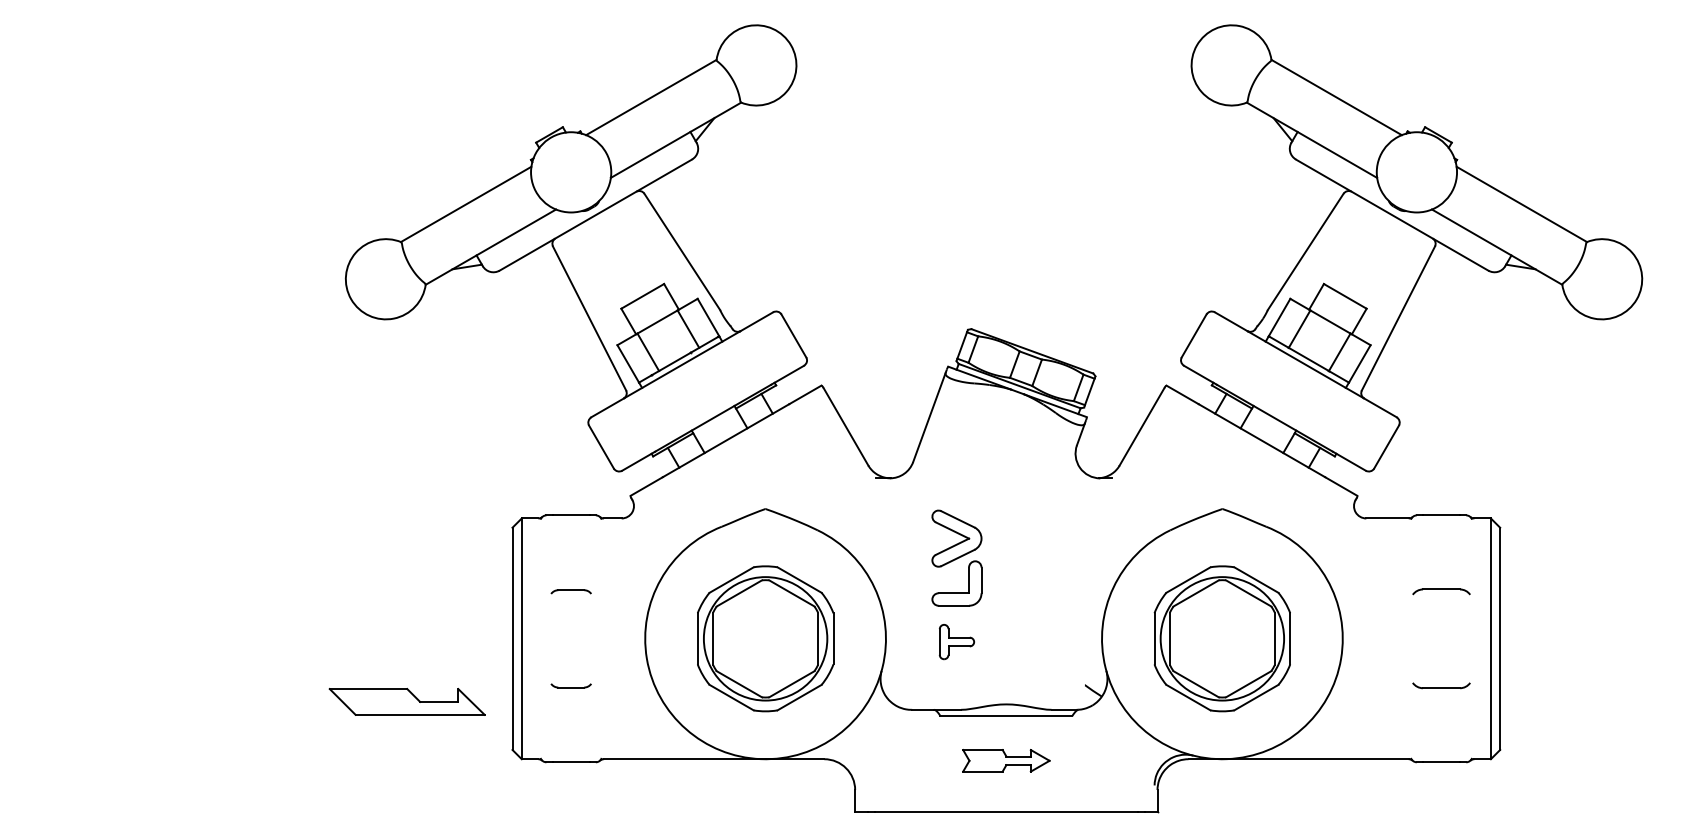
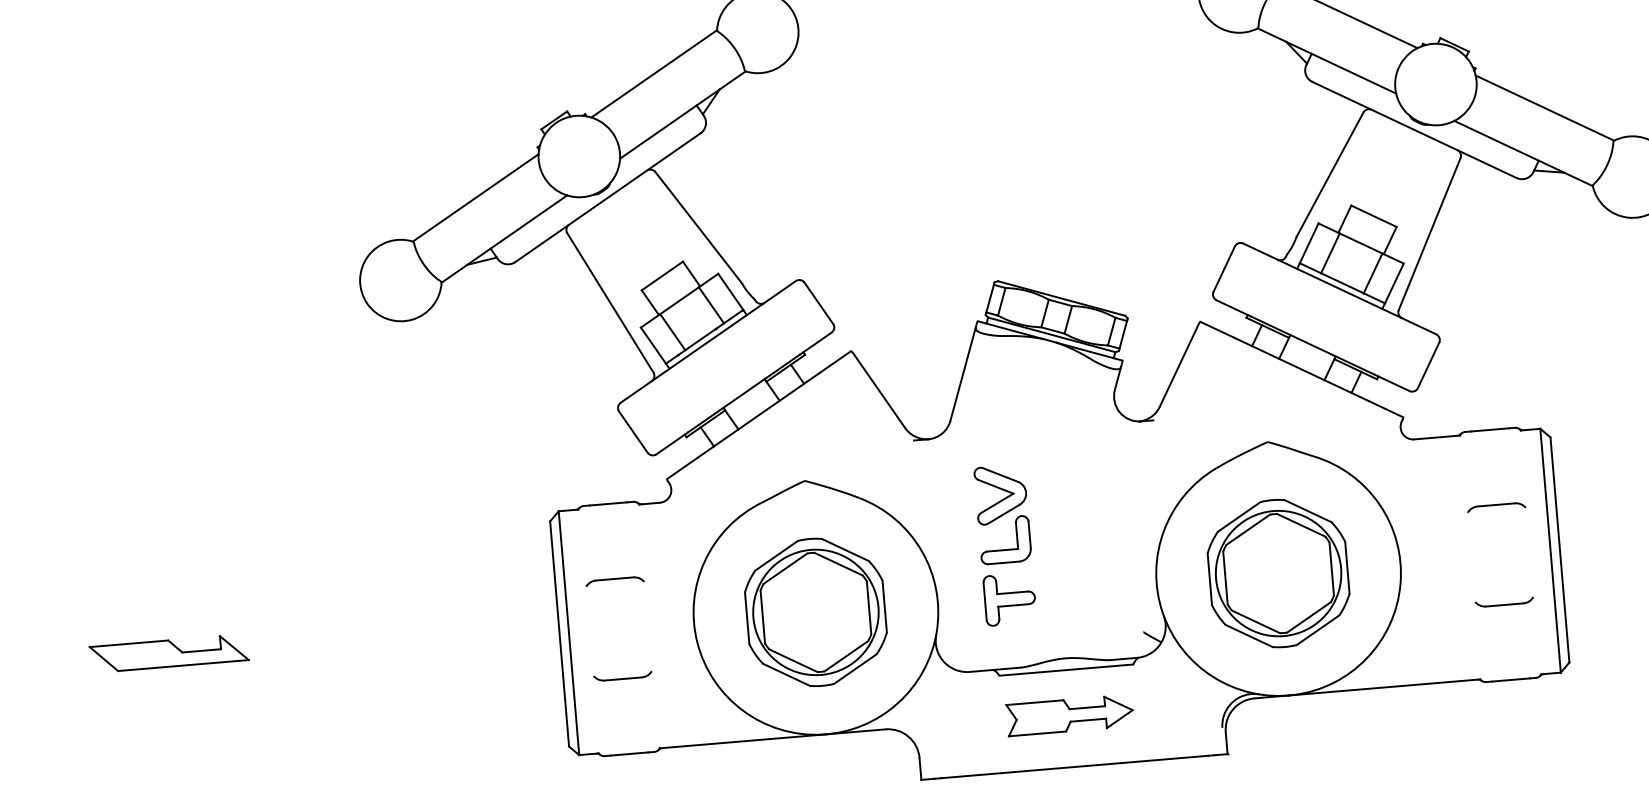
part: (571, 591) -> (615, 580), size x1.43
part: (956, 641) -> (1009, 598), size x1.43
part: (571, 685) -> (623, 676), size x1.43
part: (406, 701) -> (168, 653), moved
part: (1006, 760) -> (1070, 715), size x1.43

